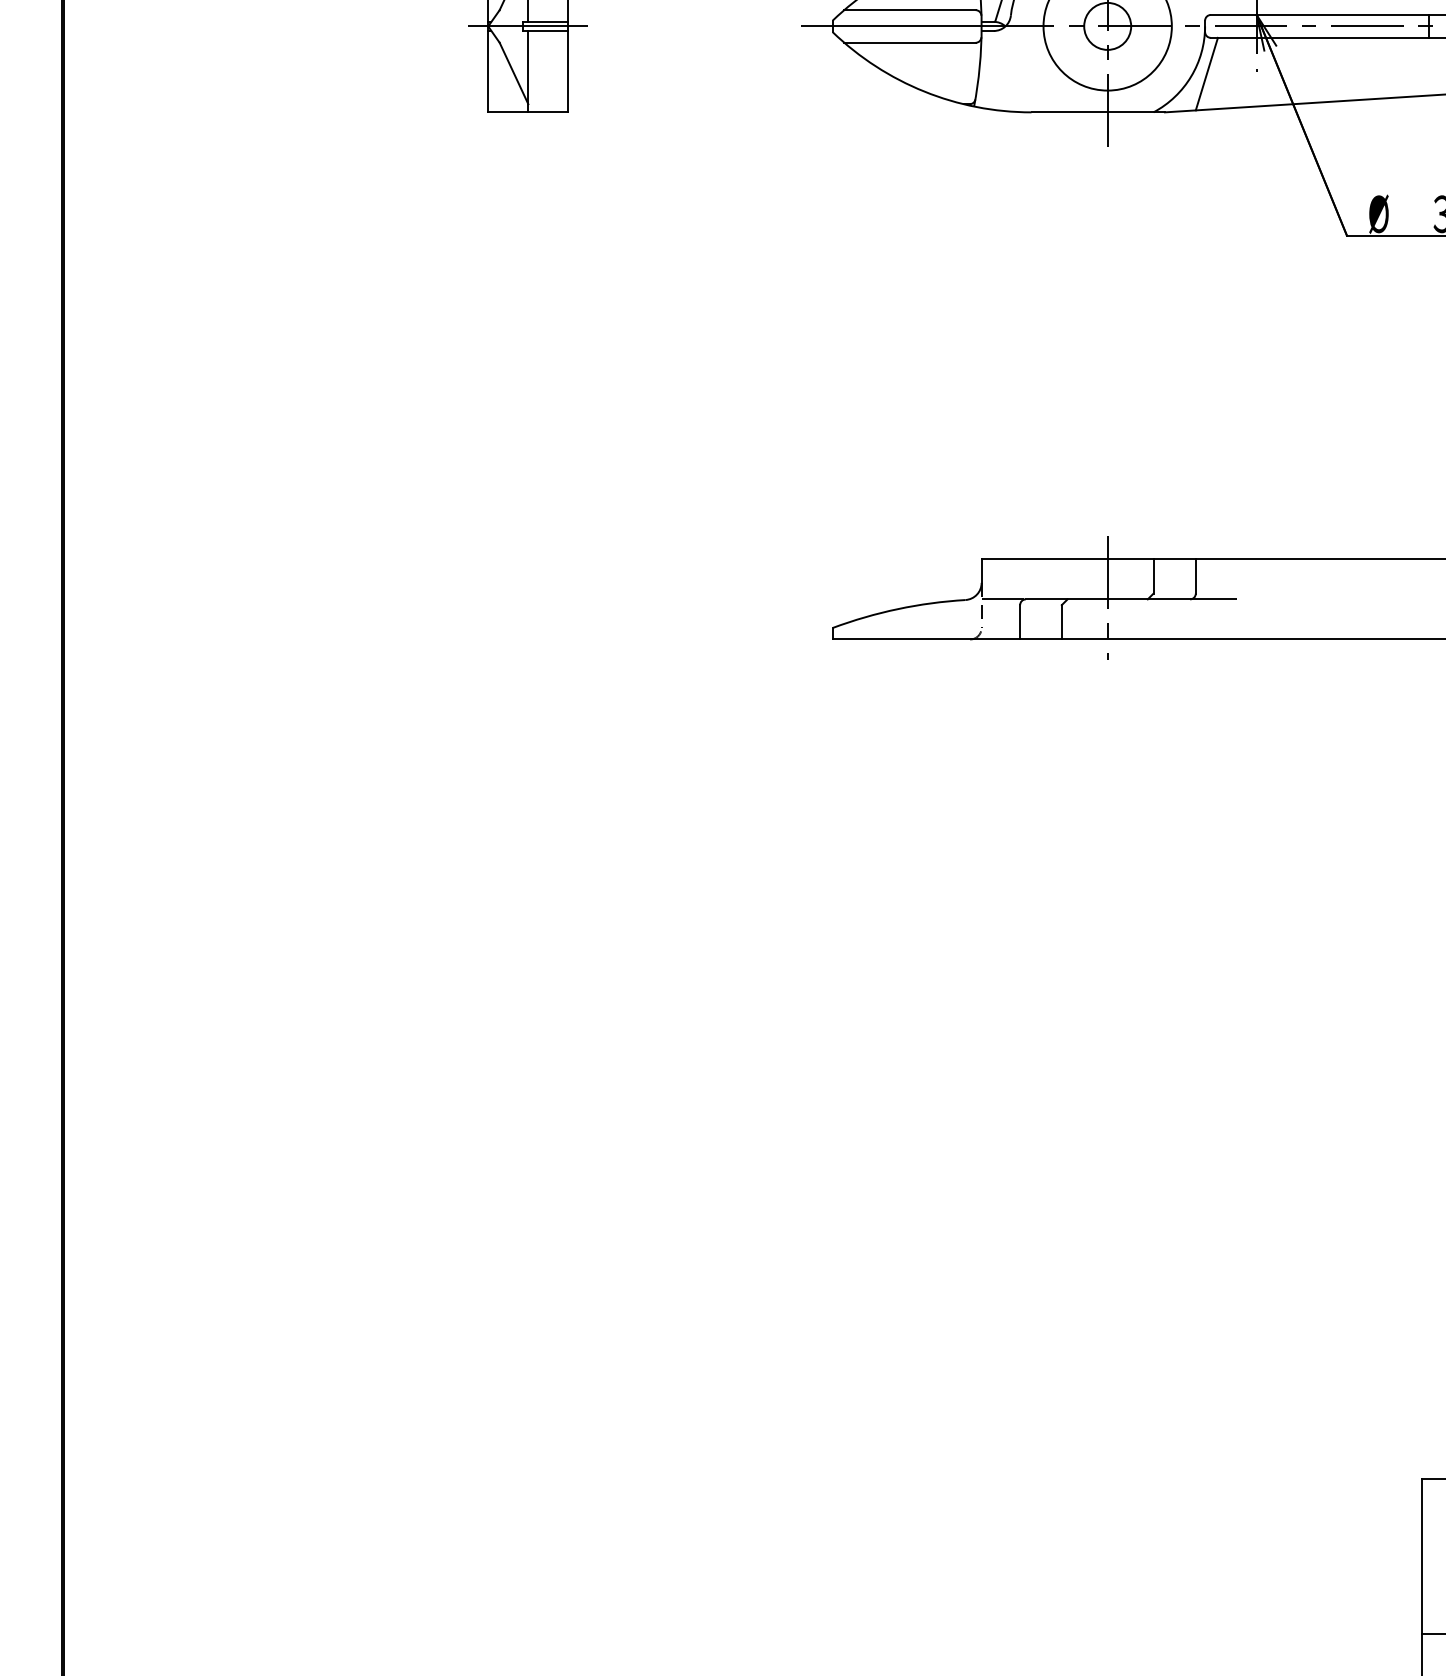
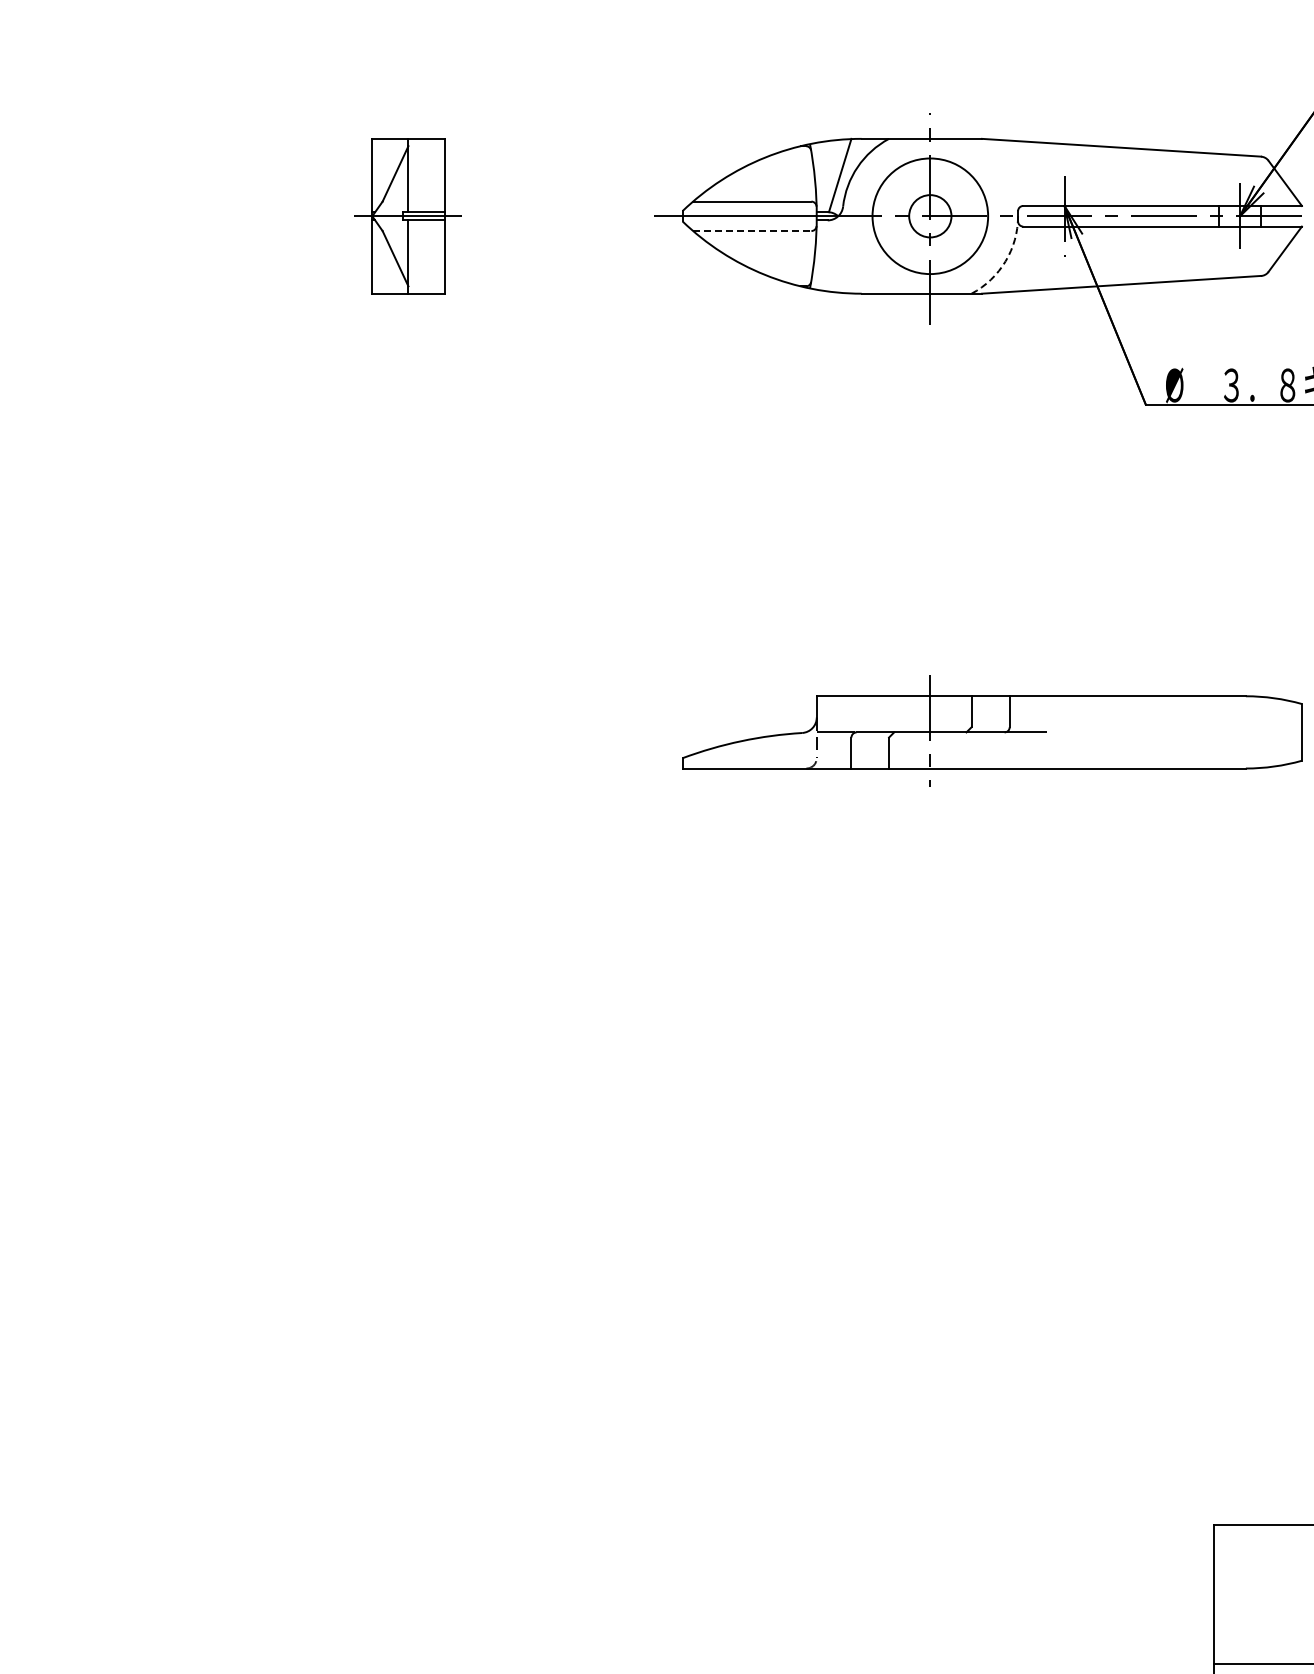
line: (910, 43) -> (752, 231), solid -> dashed
line: (1206, 73) -> (1019, 258), removed
arc: (1191, 76) -> (1005, 261), solid -> dashed

